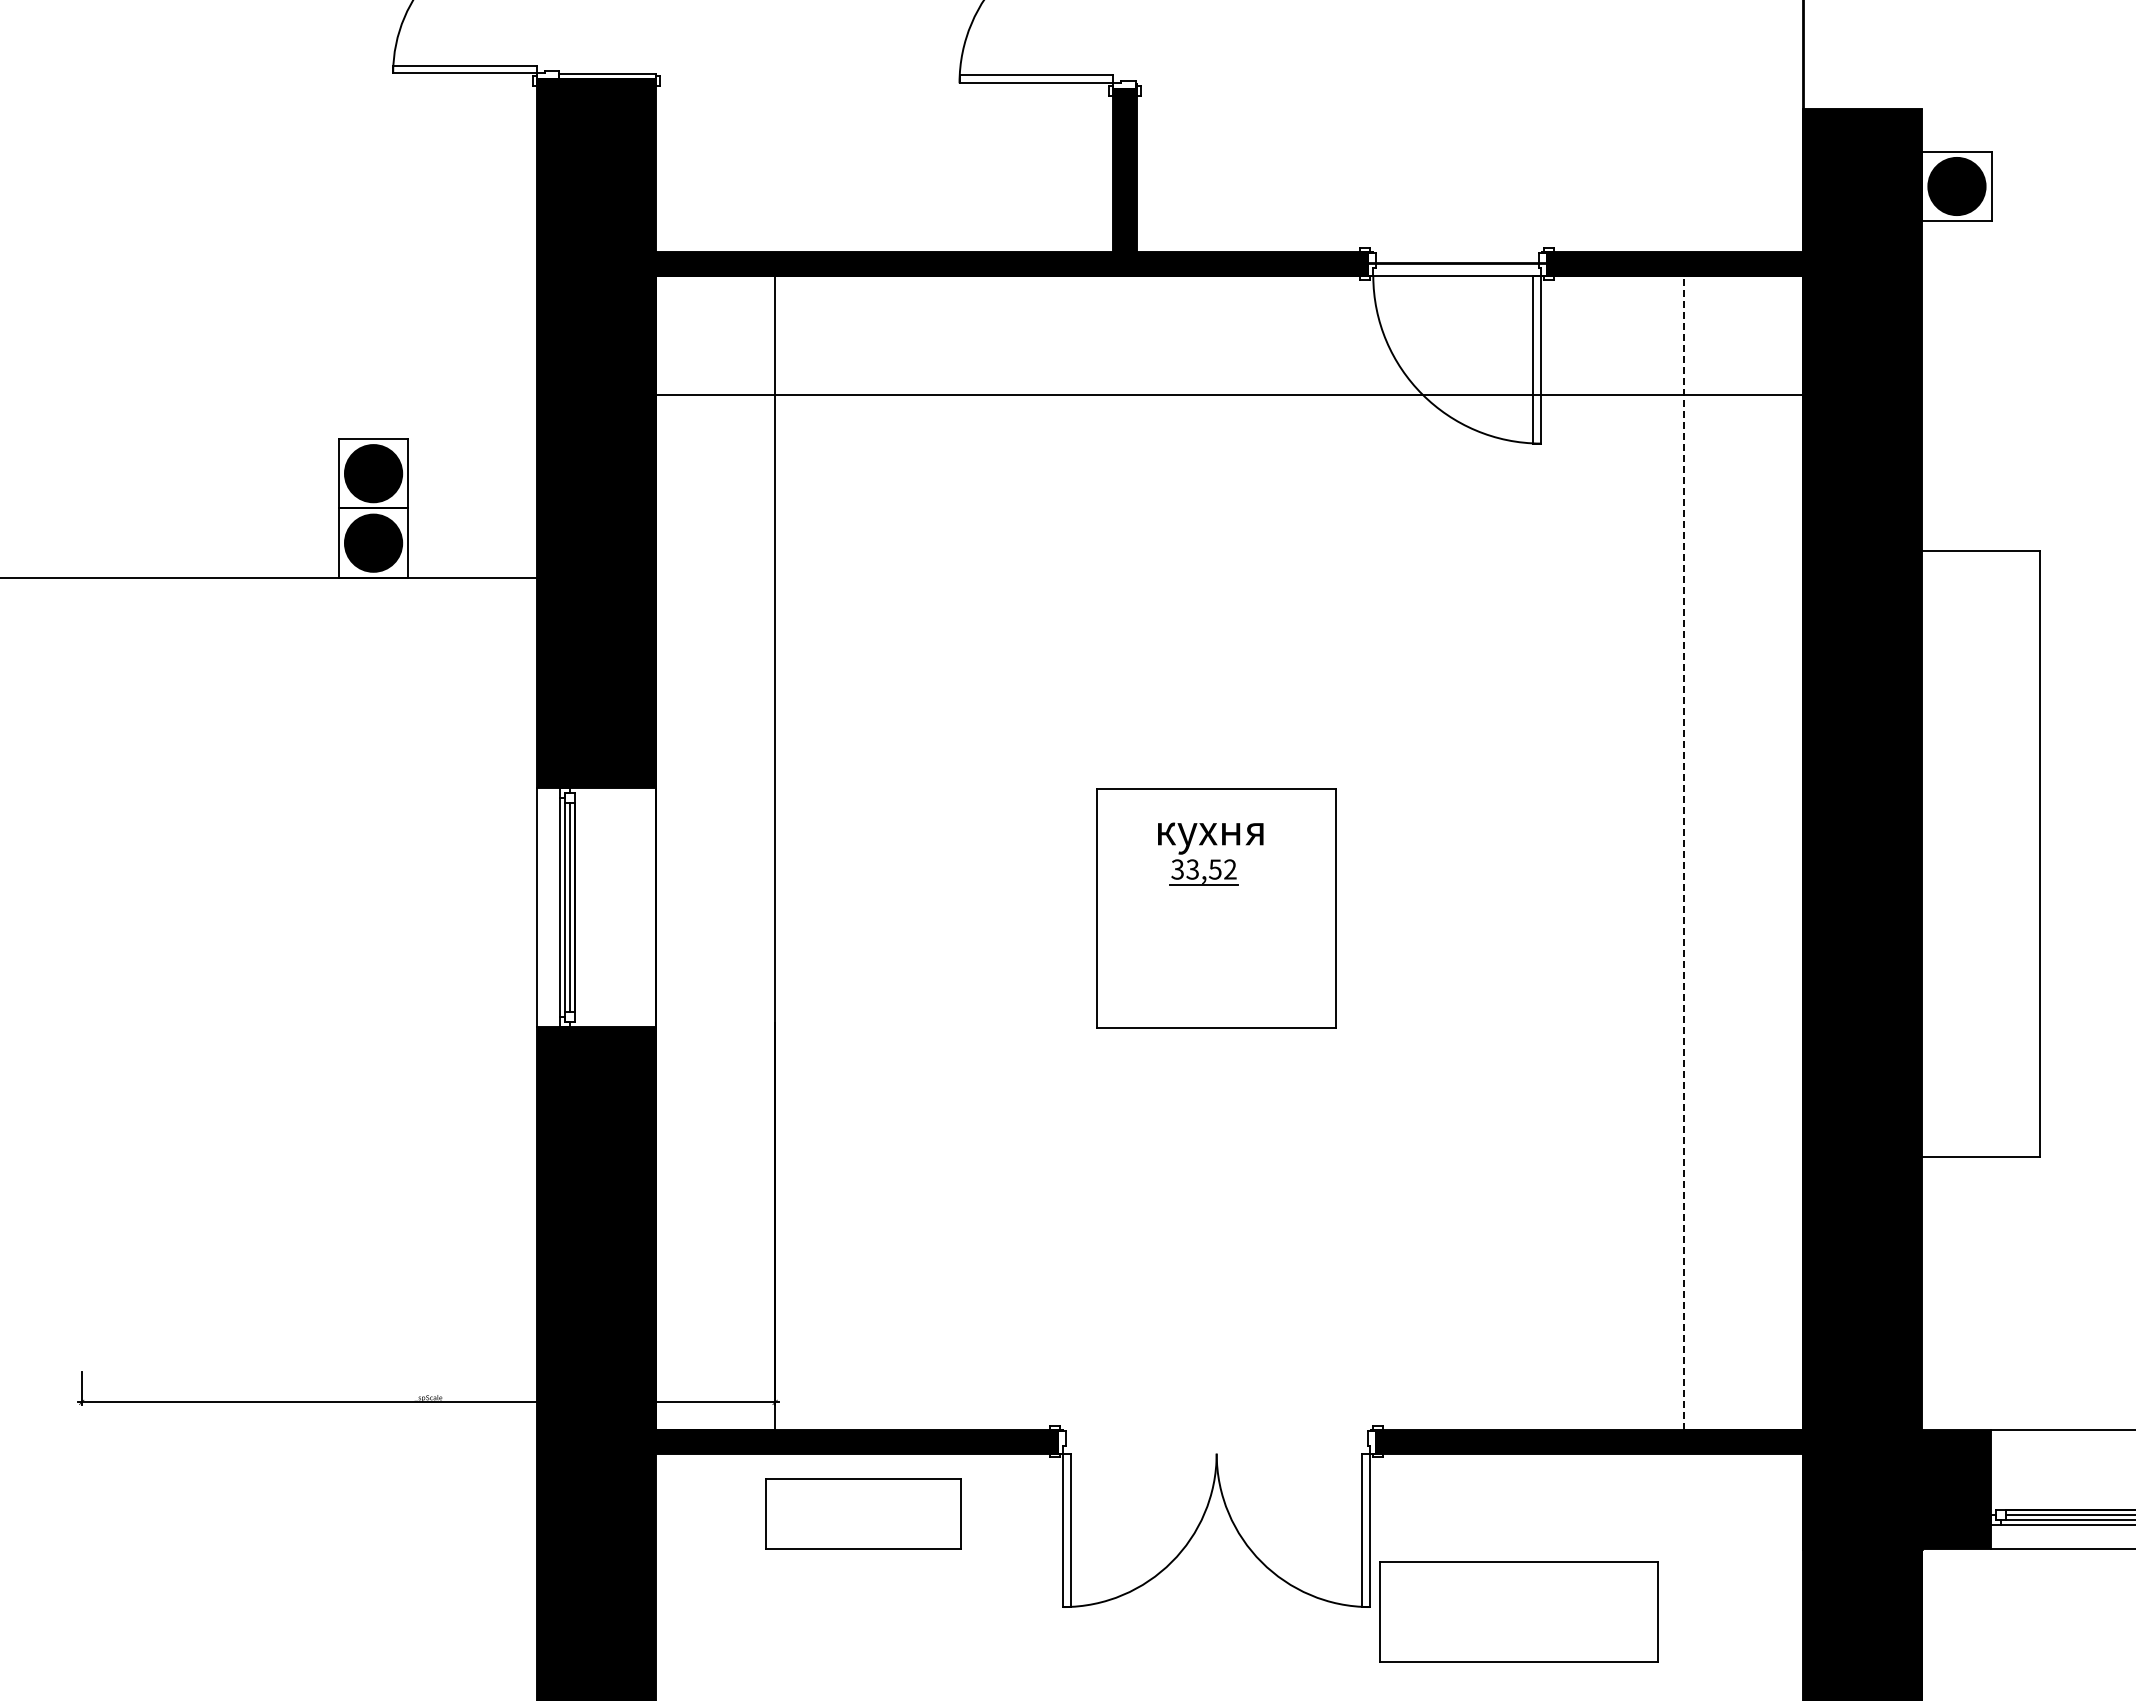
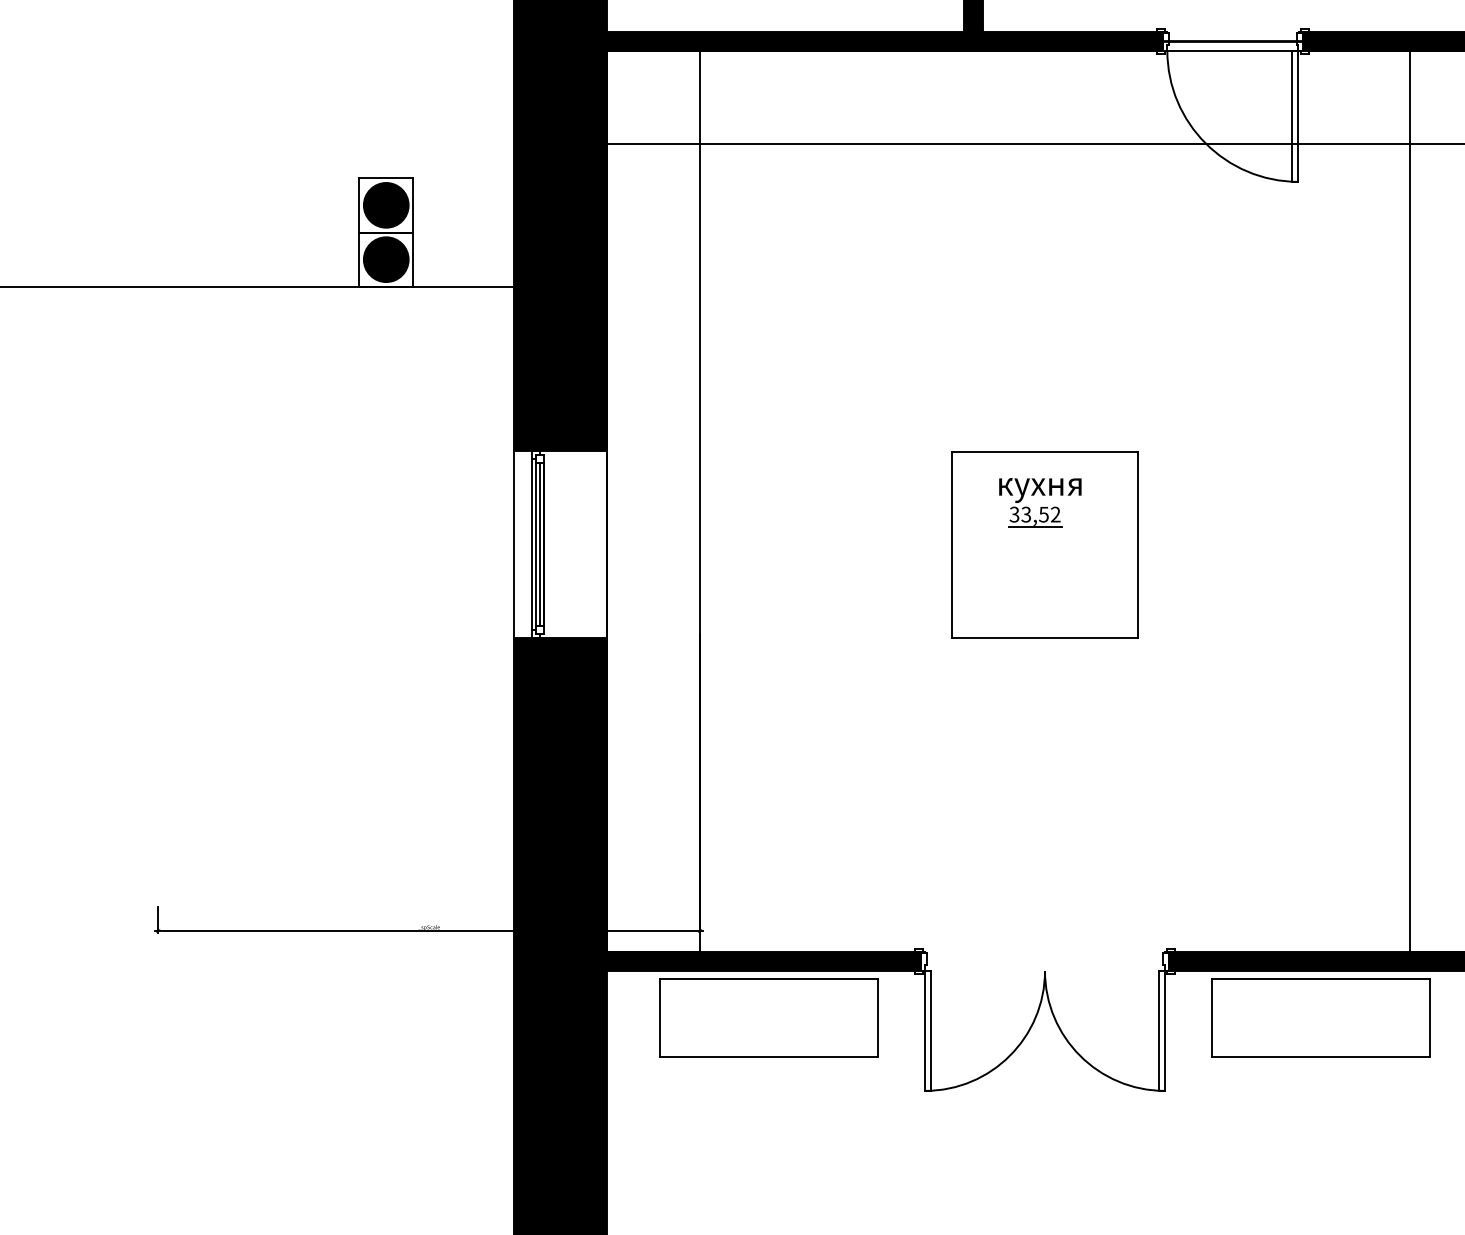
line: (1683, 852) -> (1409, 501), dashed -> solid
part: (863, 1513) -> (769, 1017), size x1.43
part: (1518, 1611) -> (1320, 1017), moved

